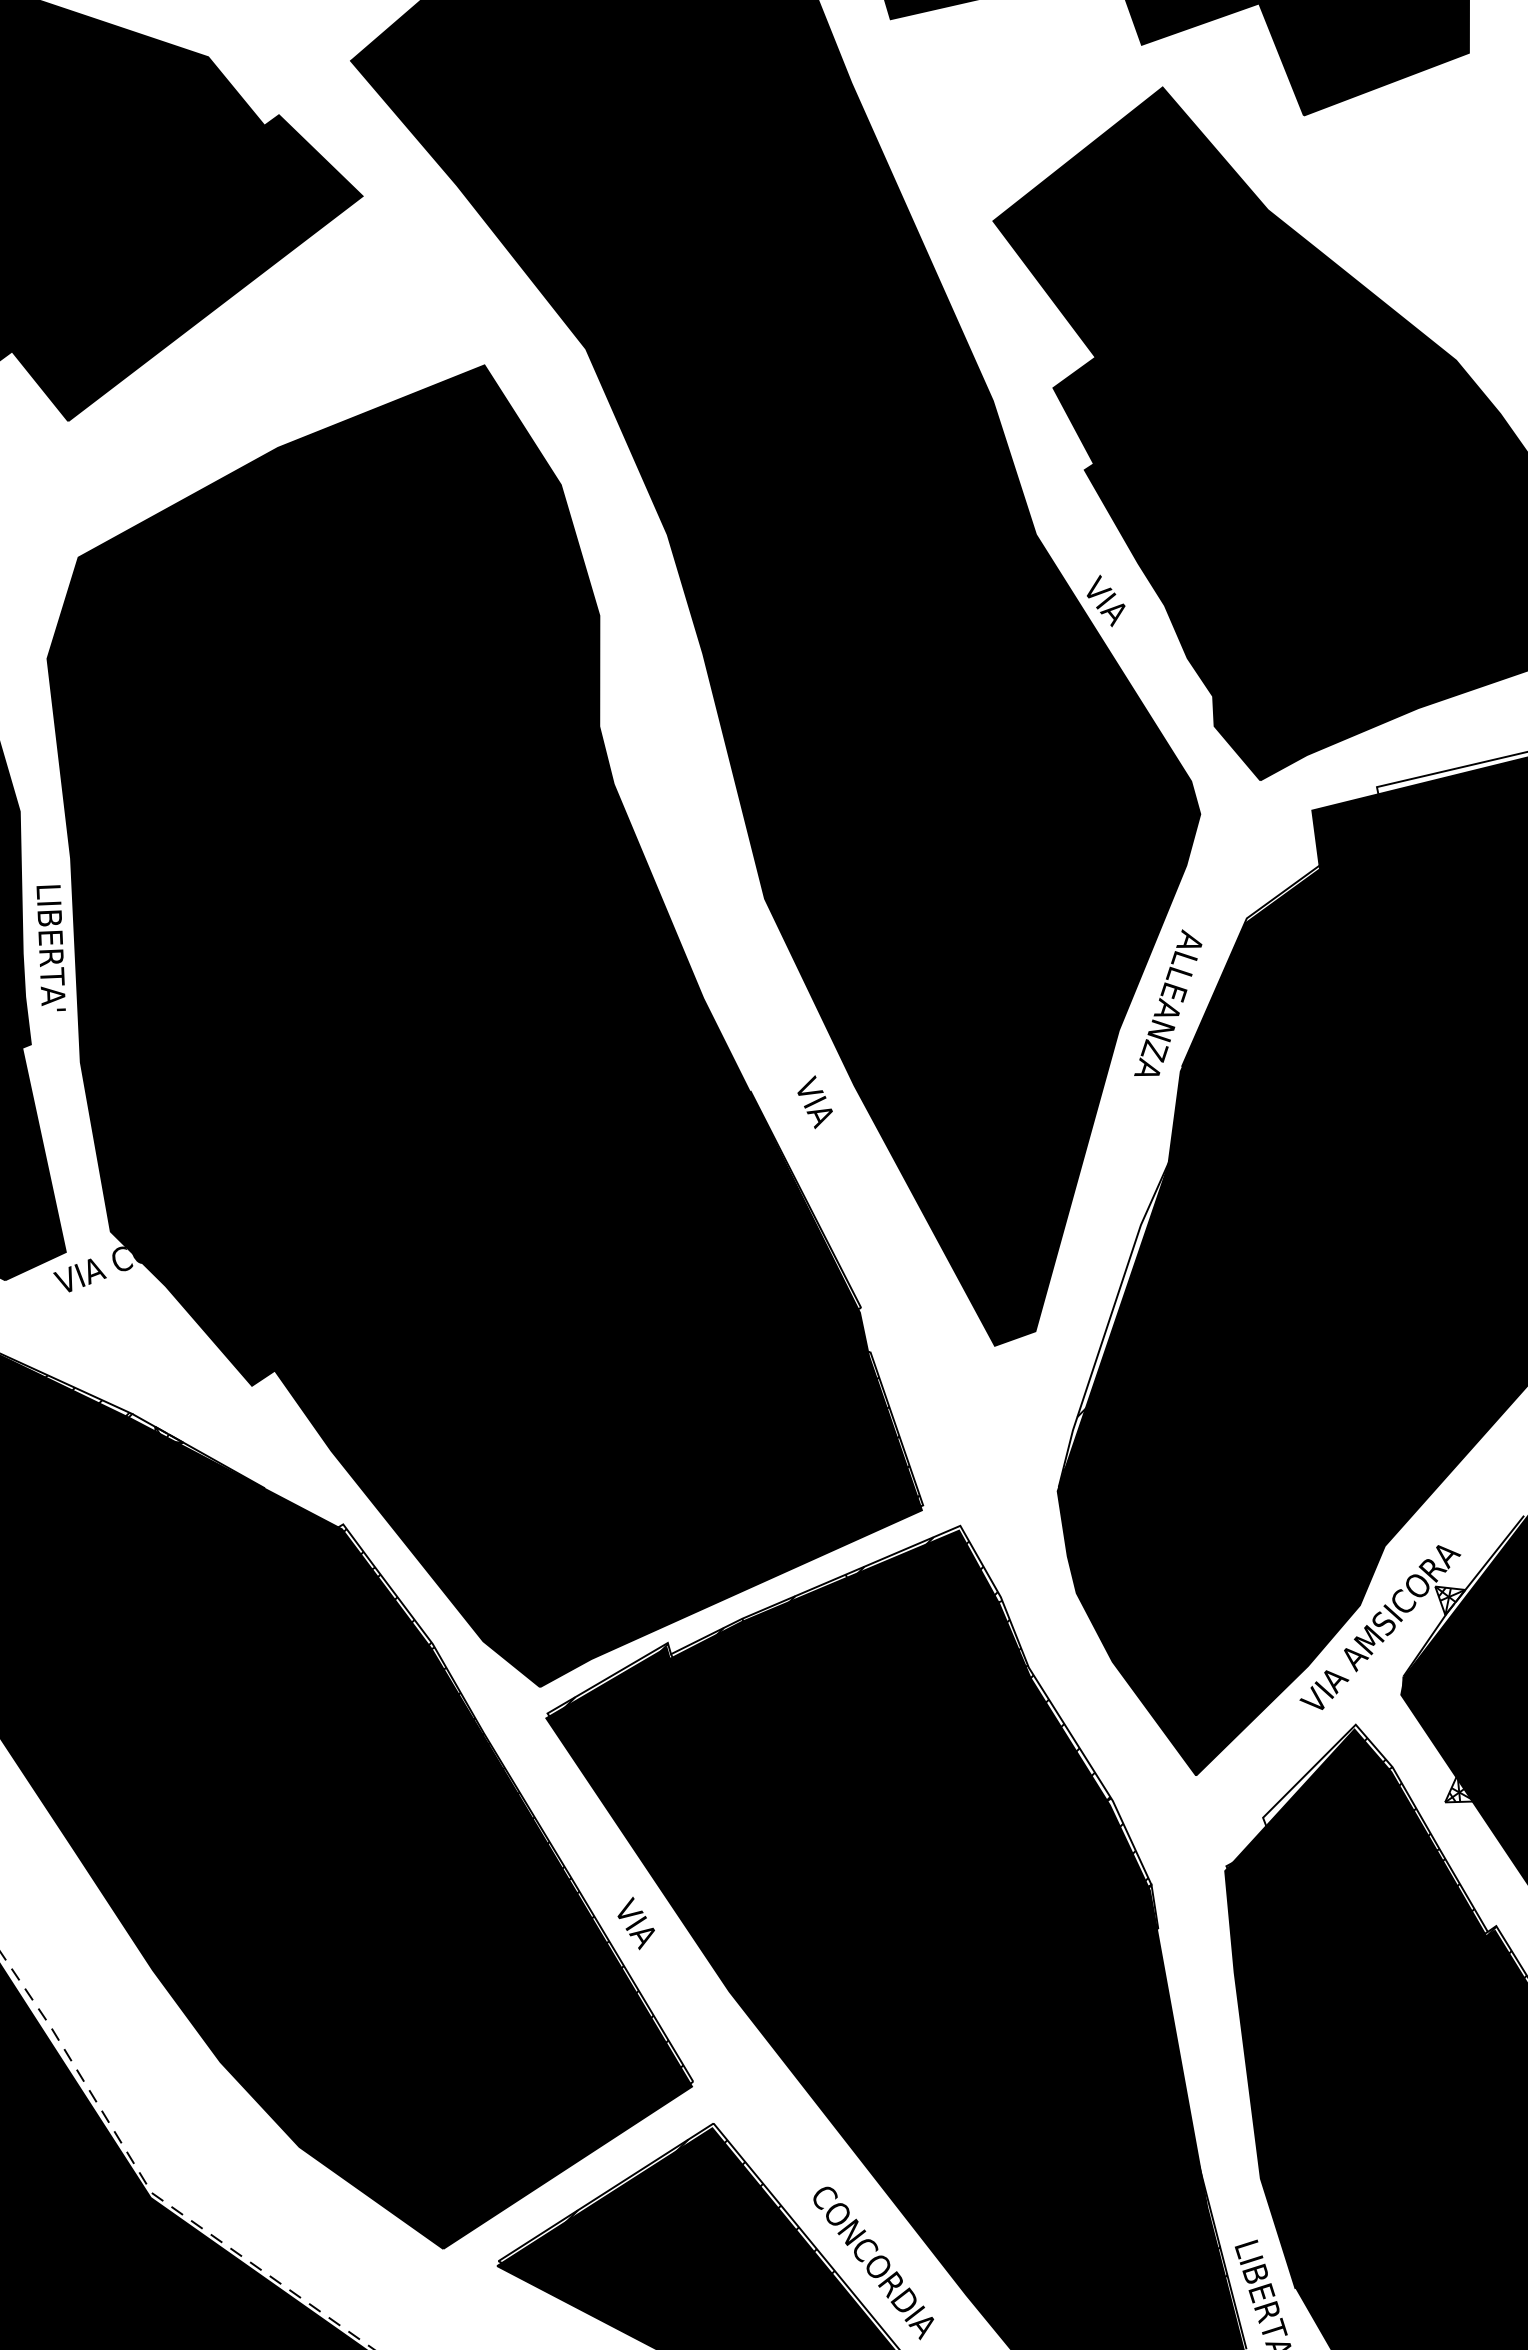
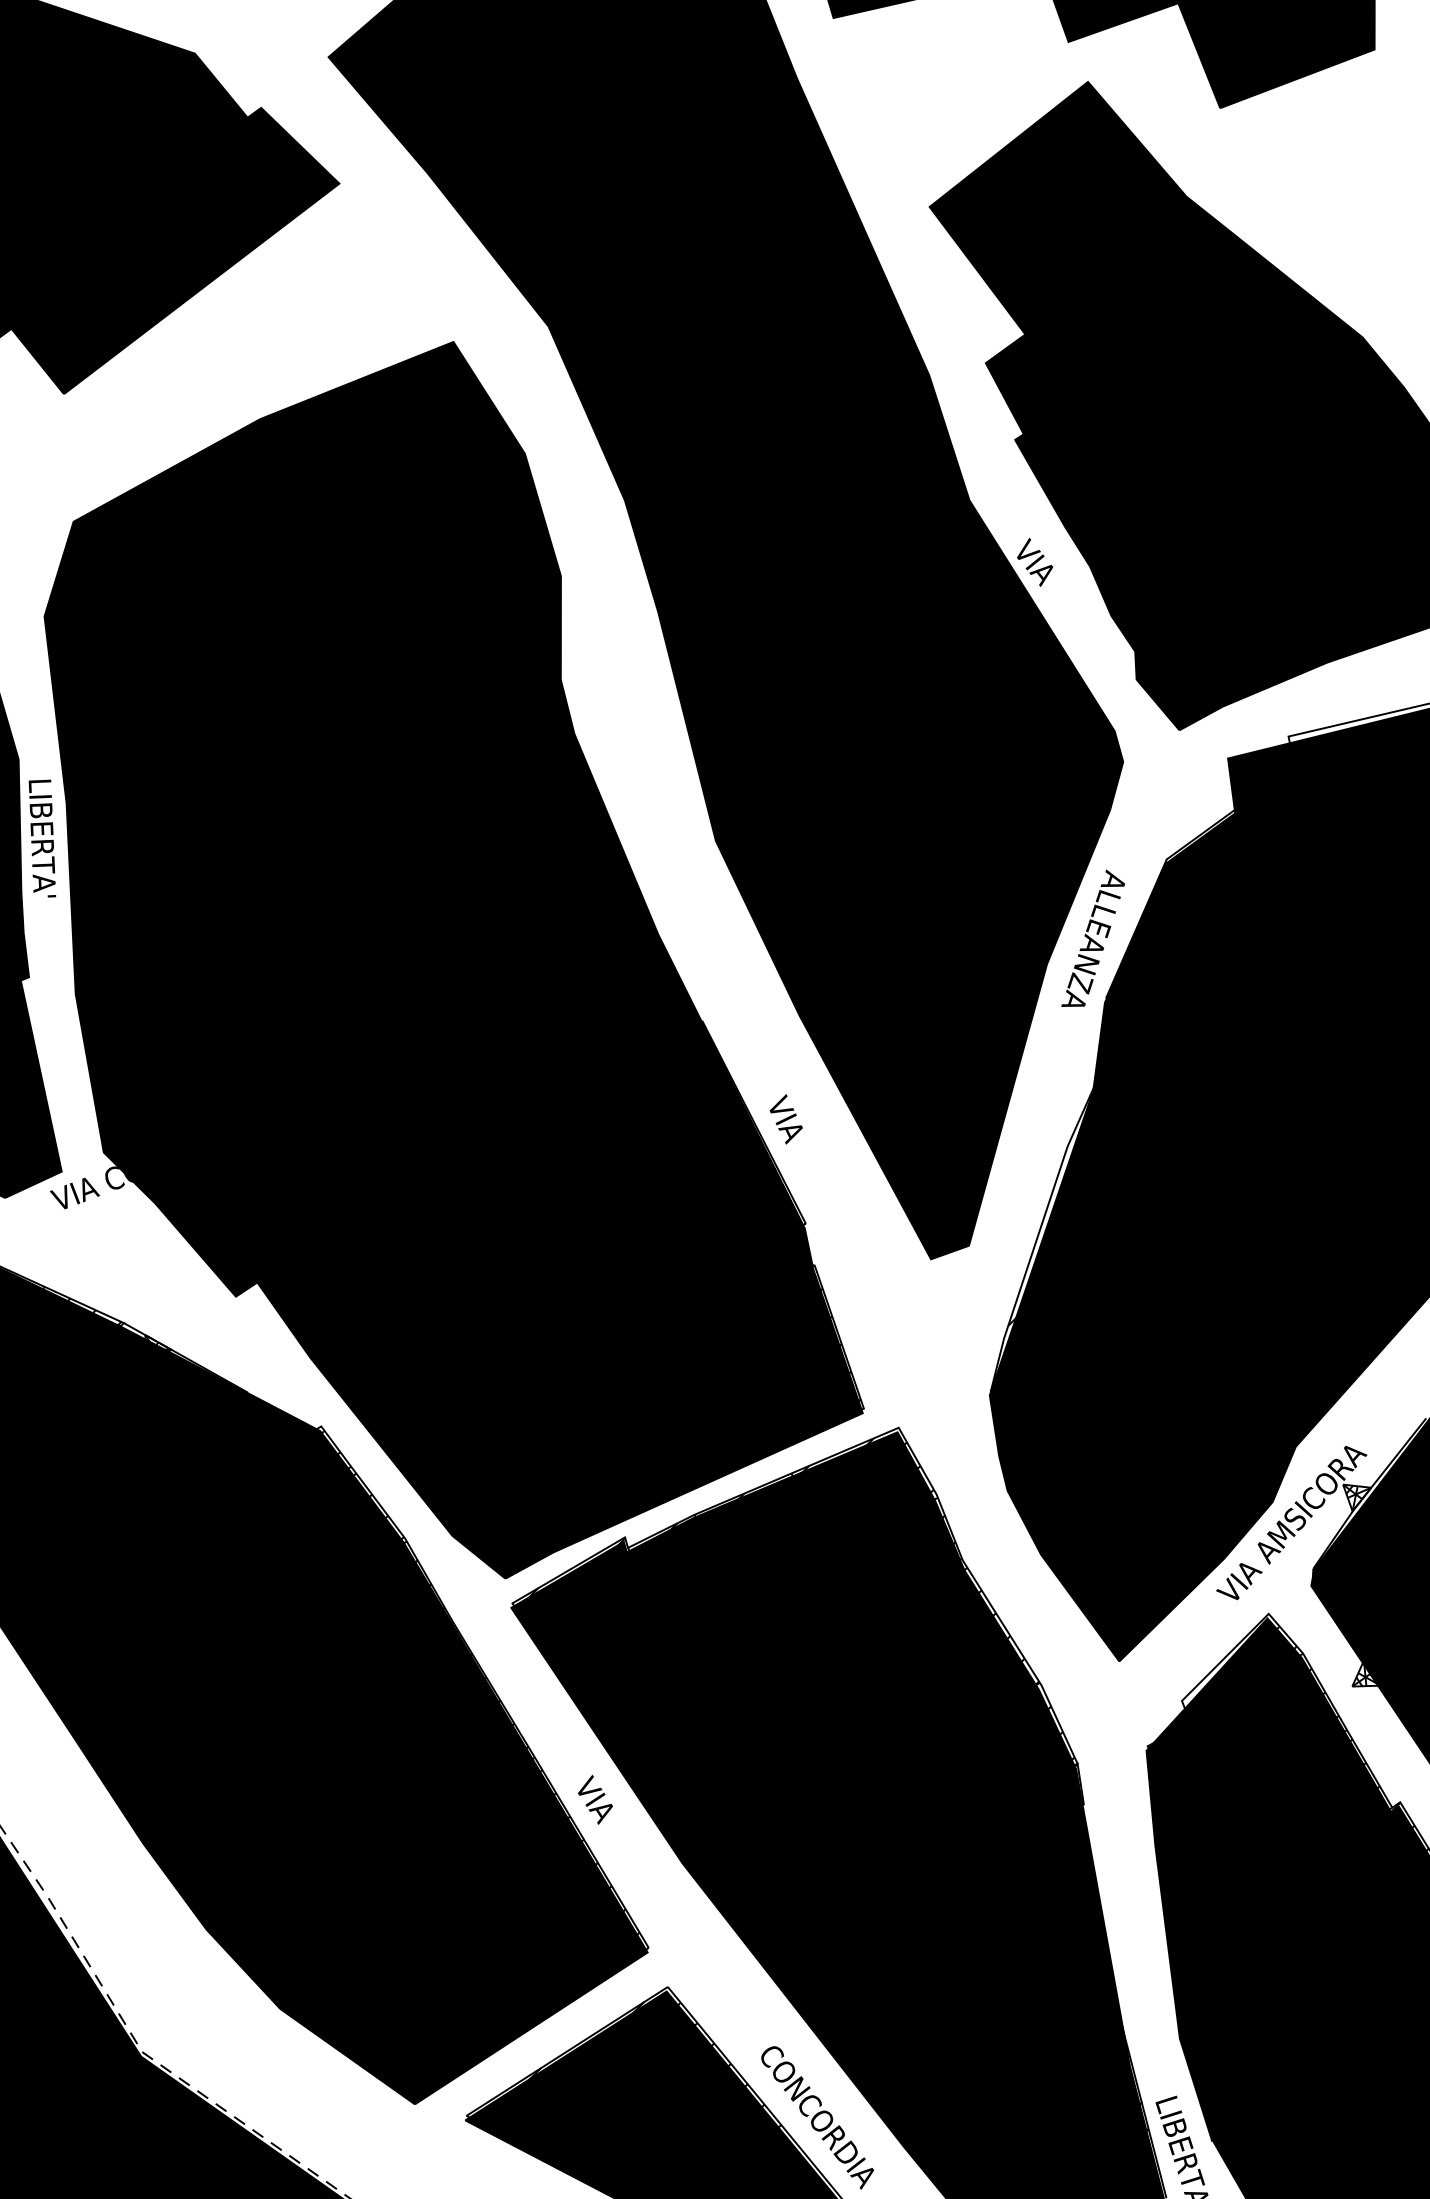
text: (50, 948) -> (41, 838), moved
text: (814, 1102) -> (785, 1119), moved

